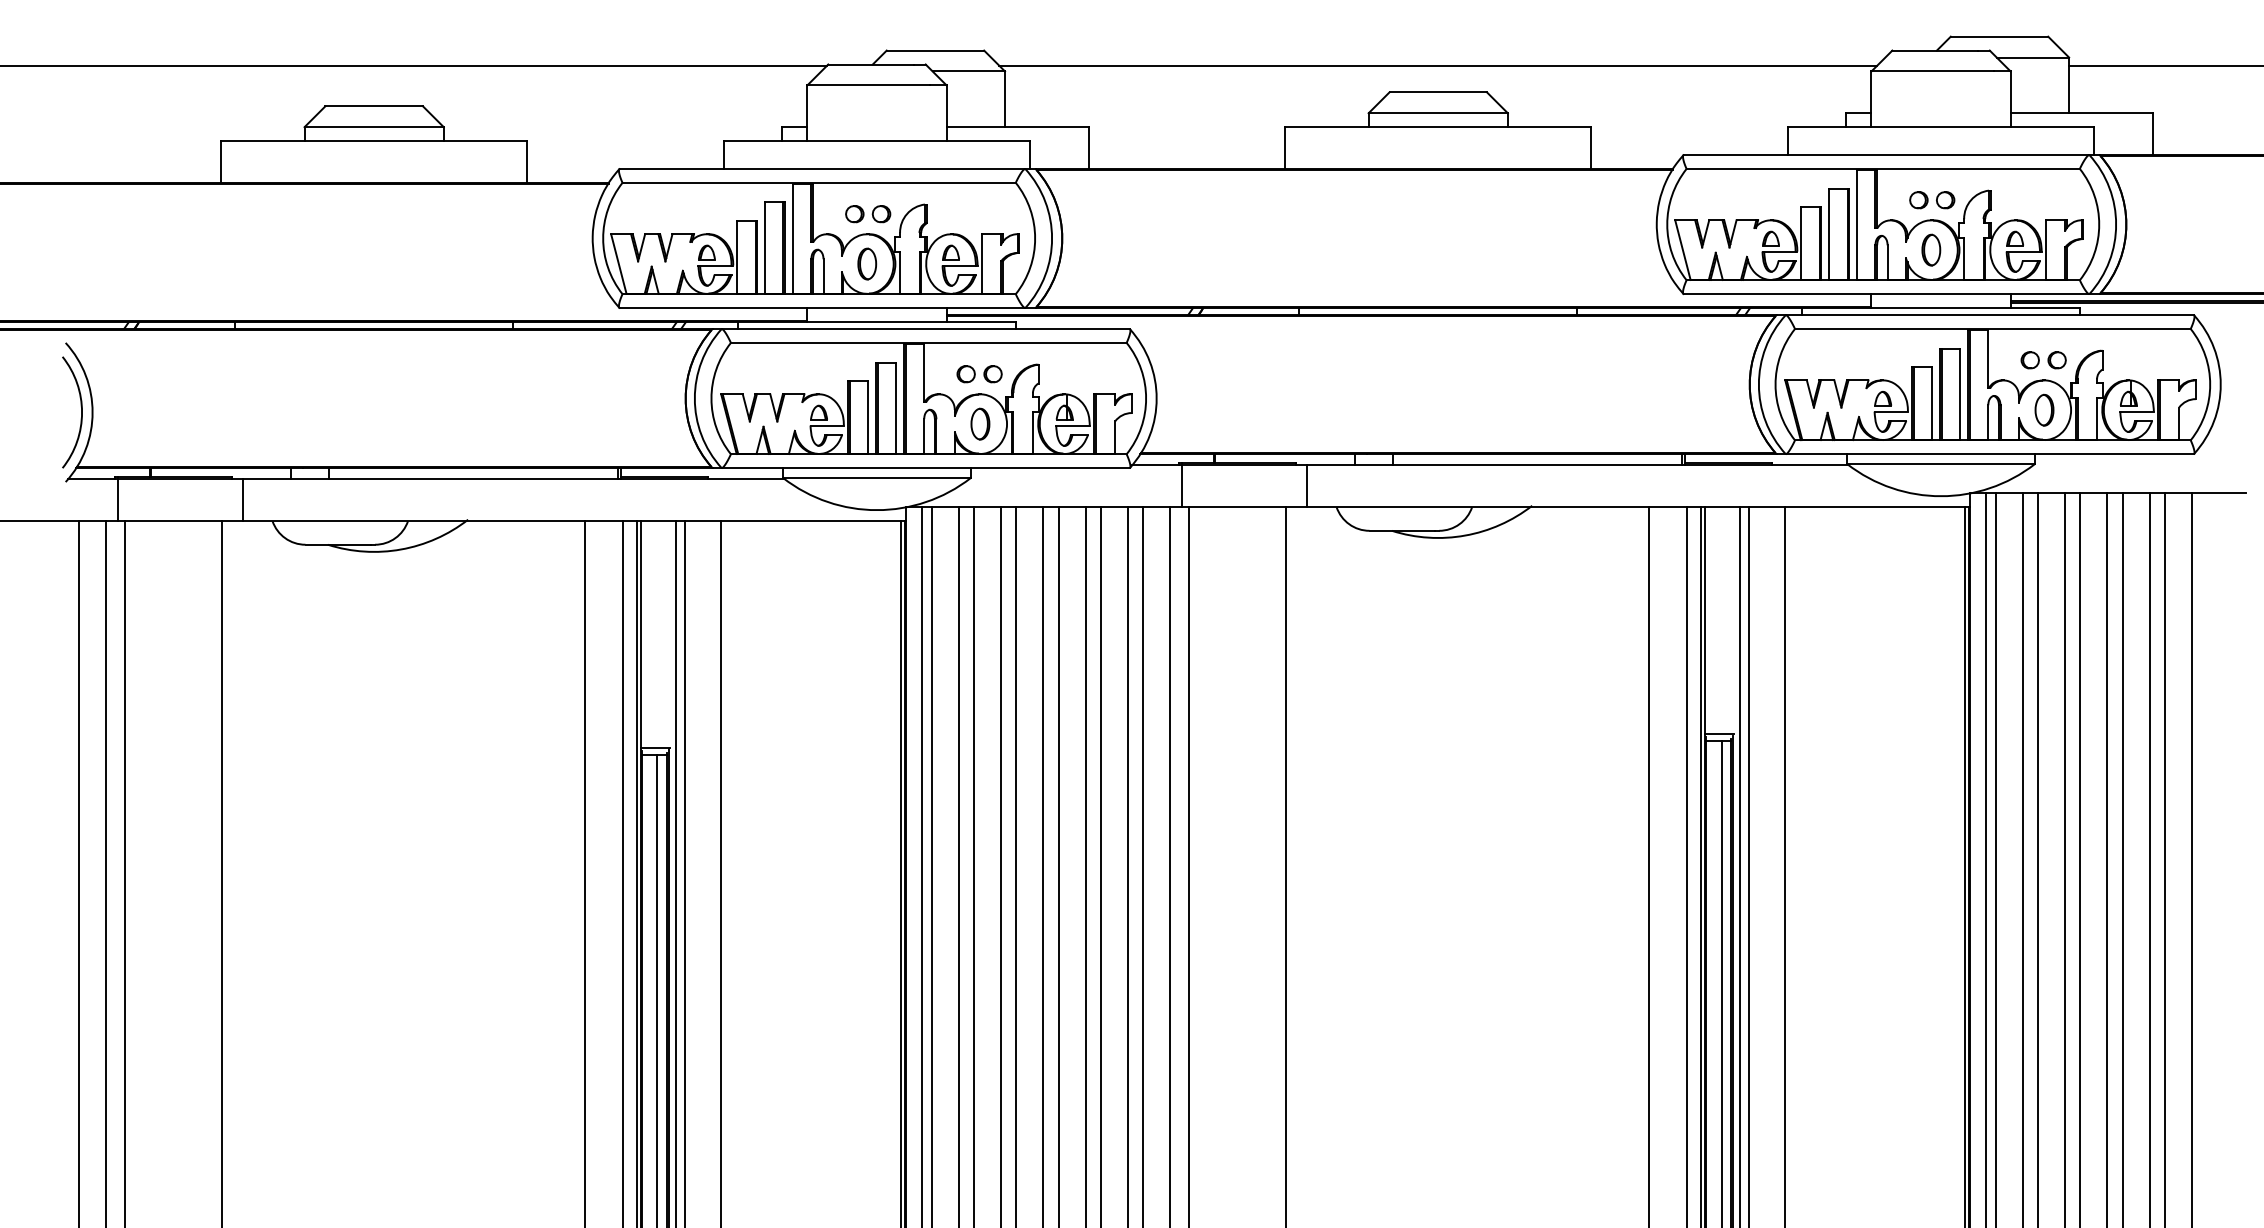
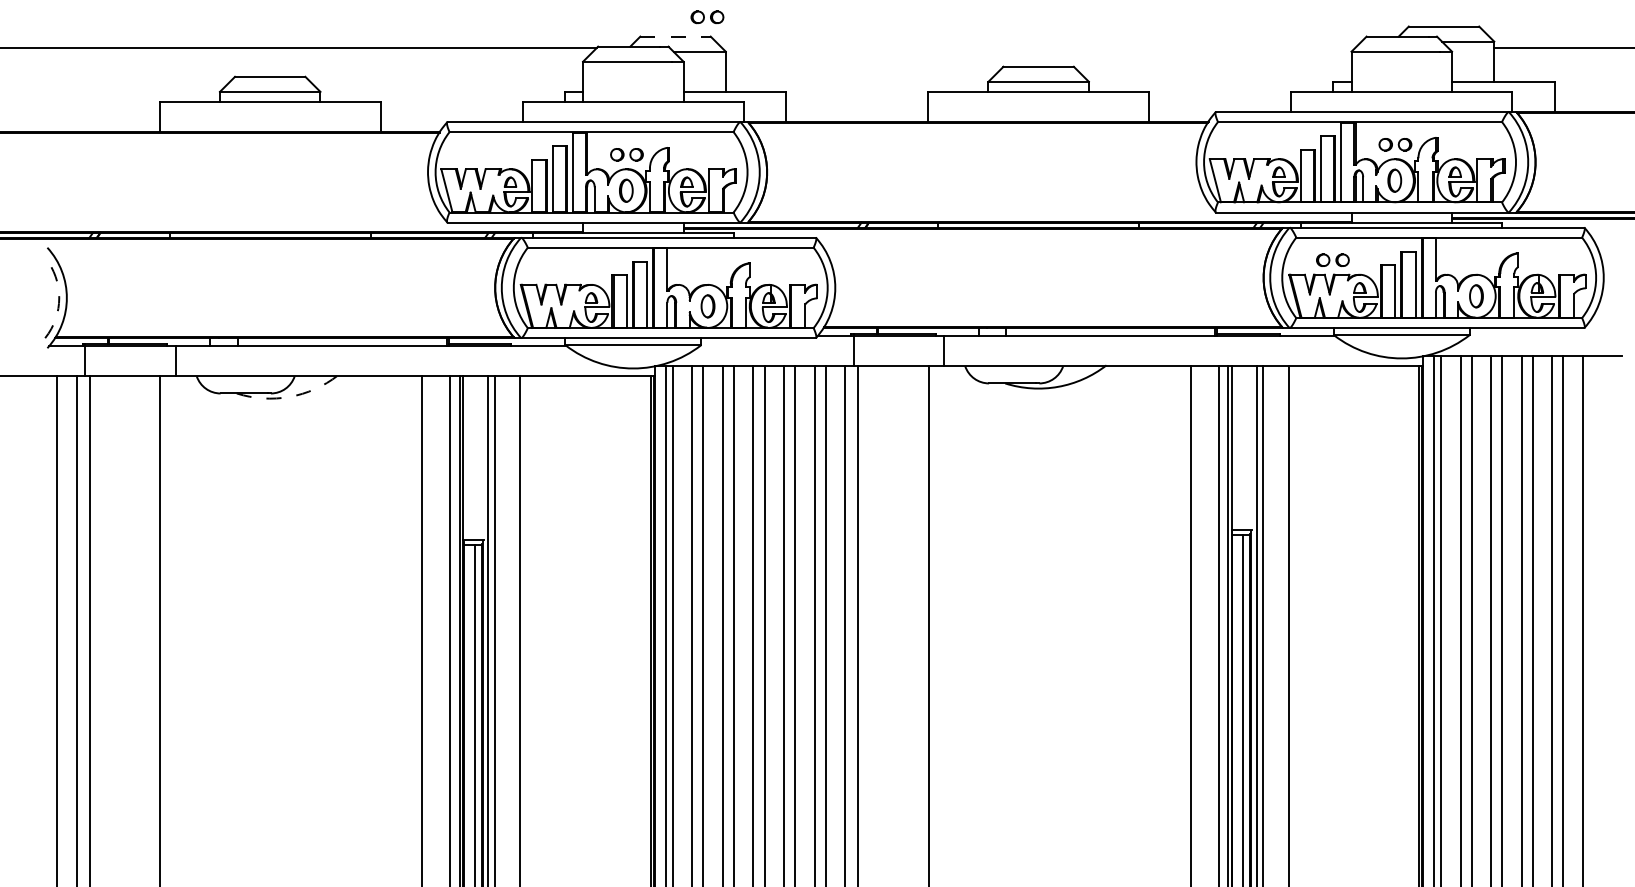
line: (935, 50) -> (675, 36), solid -> dashed
line: (1438, 65) -> (1038, 47), removed
part: (2043, 359) -> (1332, 259), moved
part: (979, 374) -> (707, 17), moved
arc: (82, 411) -> (59, 297), solid -> dashed
arc: (400, 548) -> (289, 396), solid -> dashed

